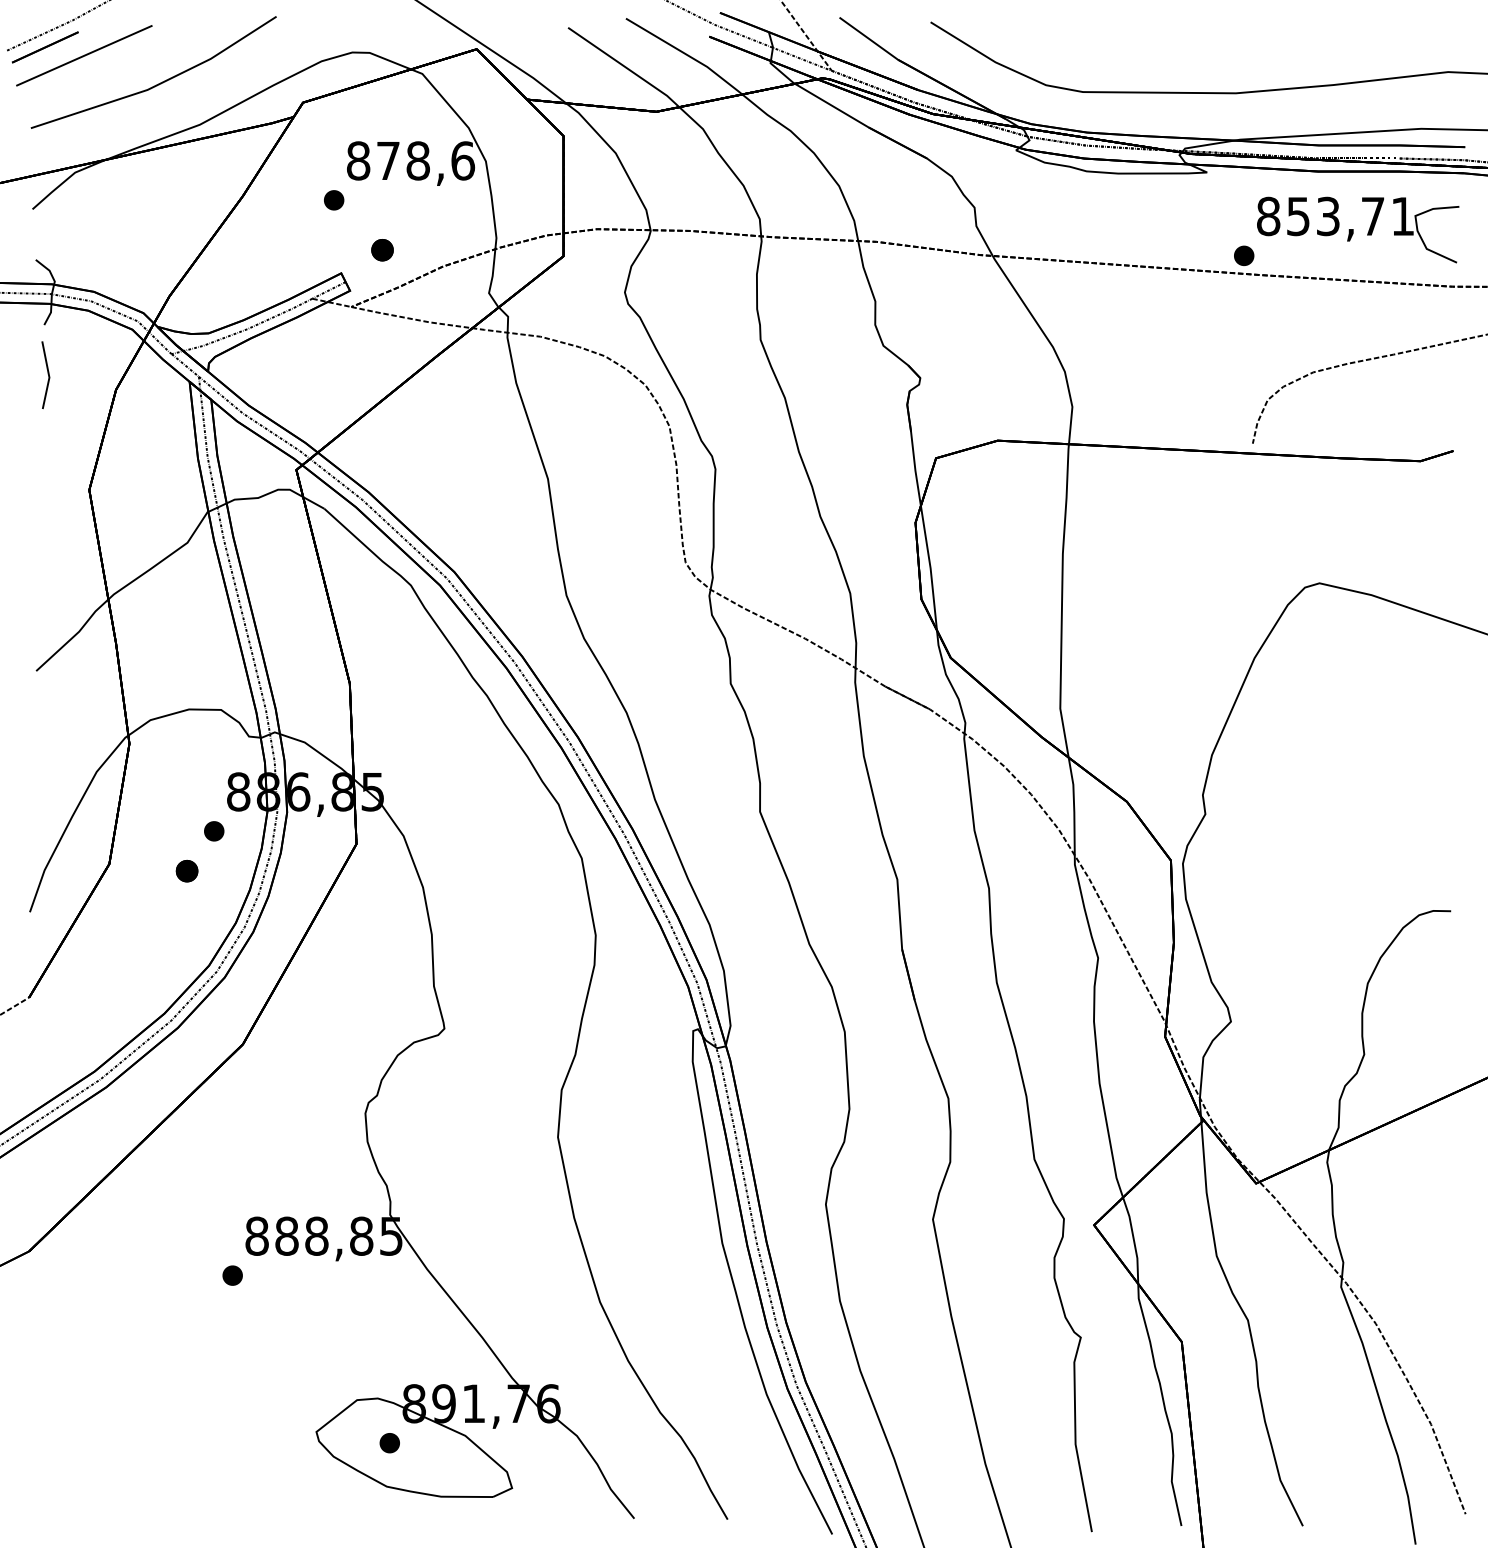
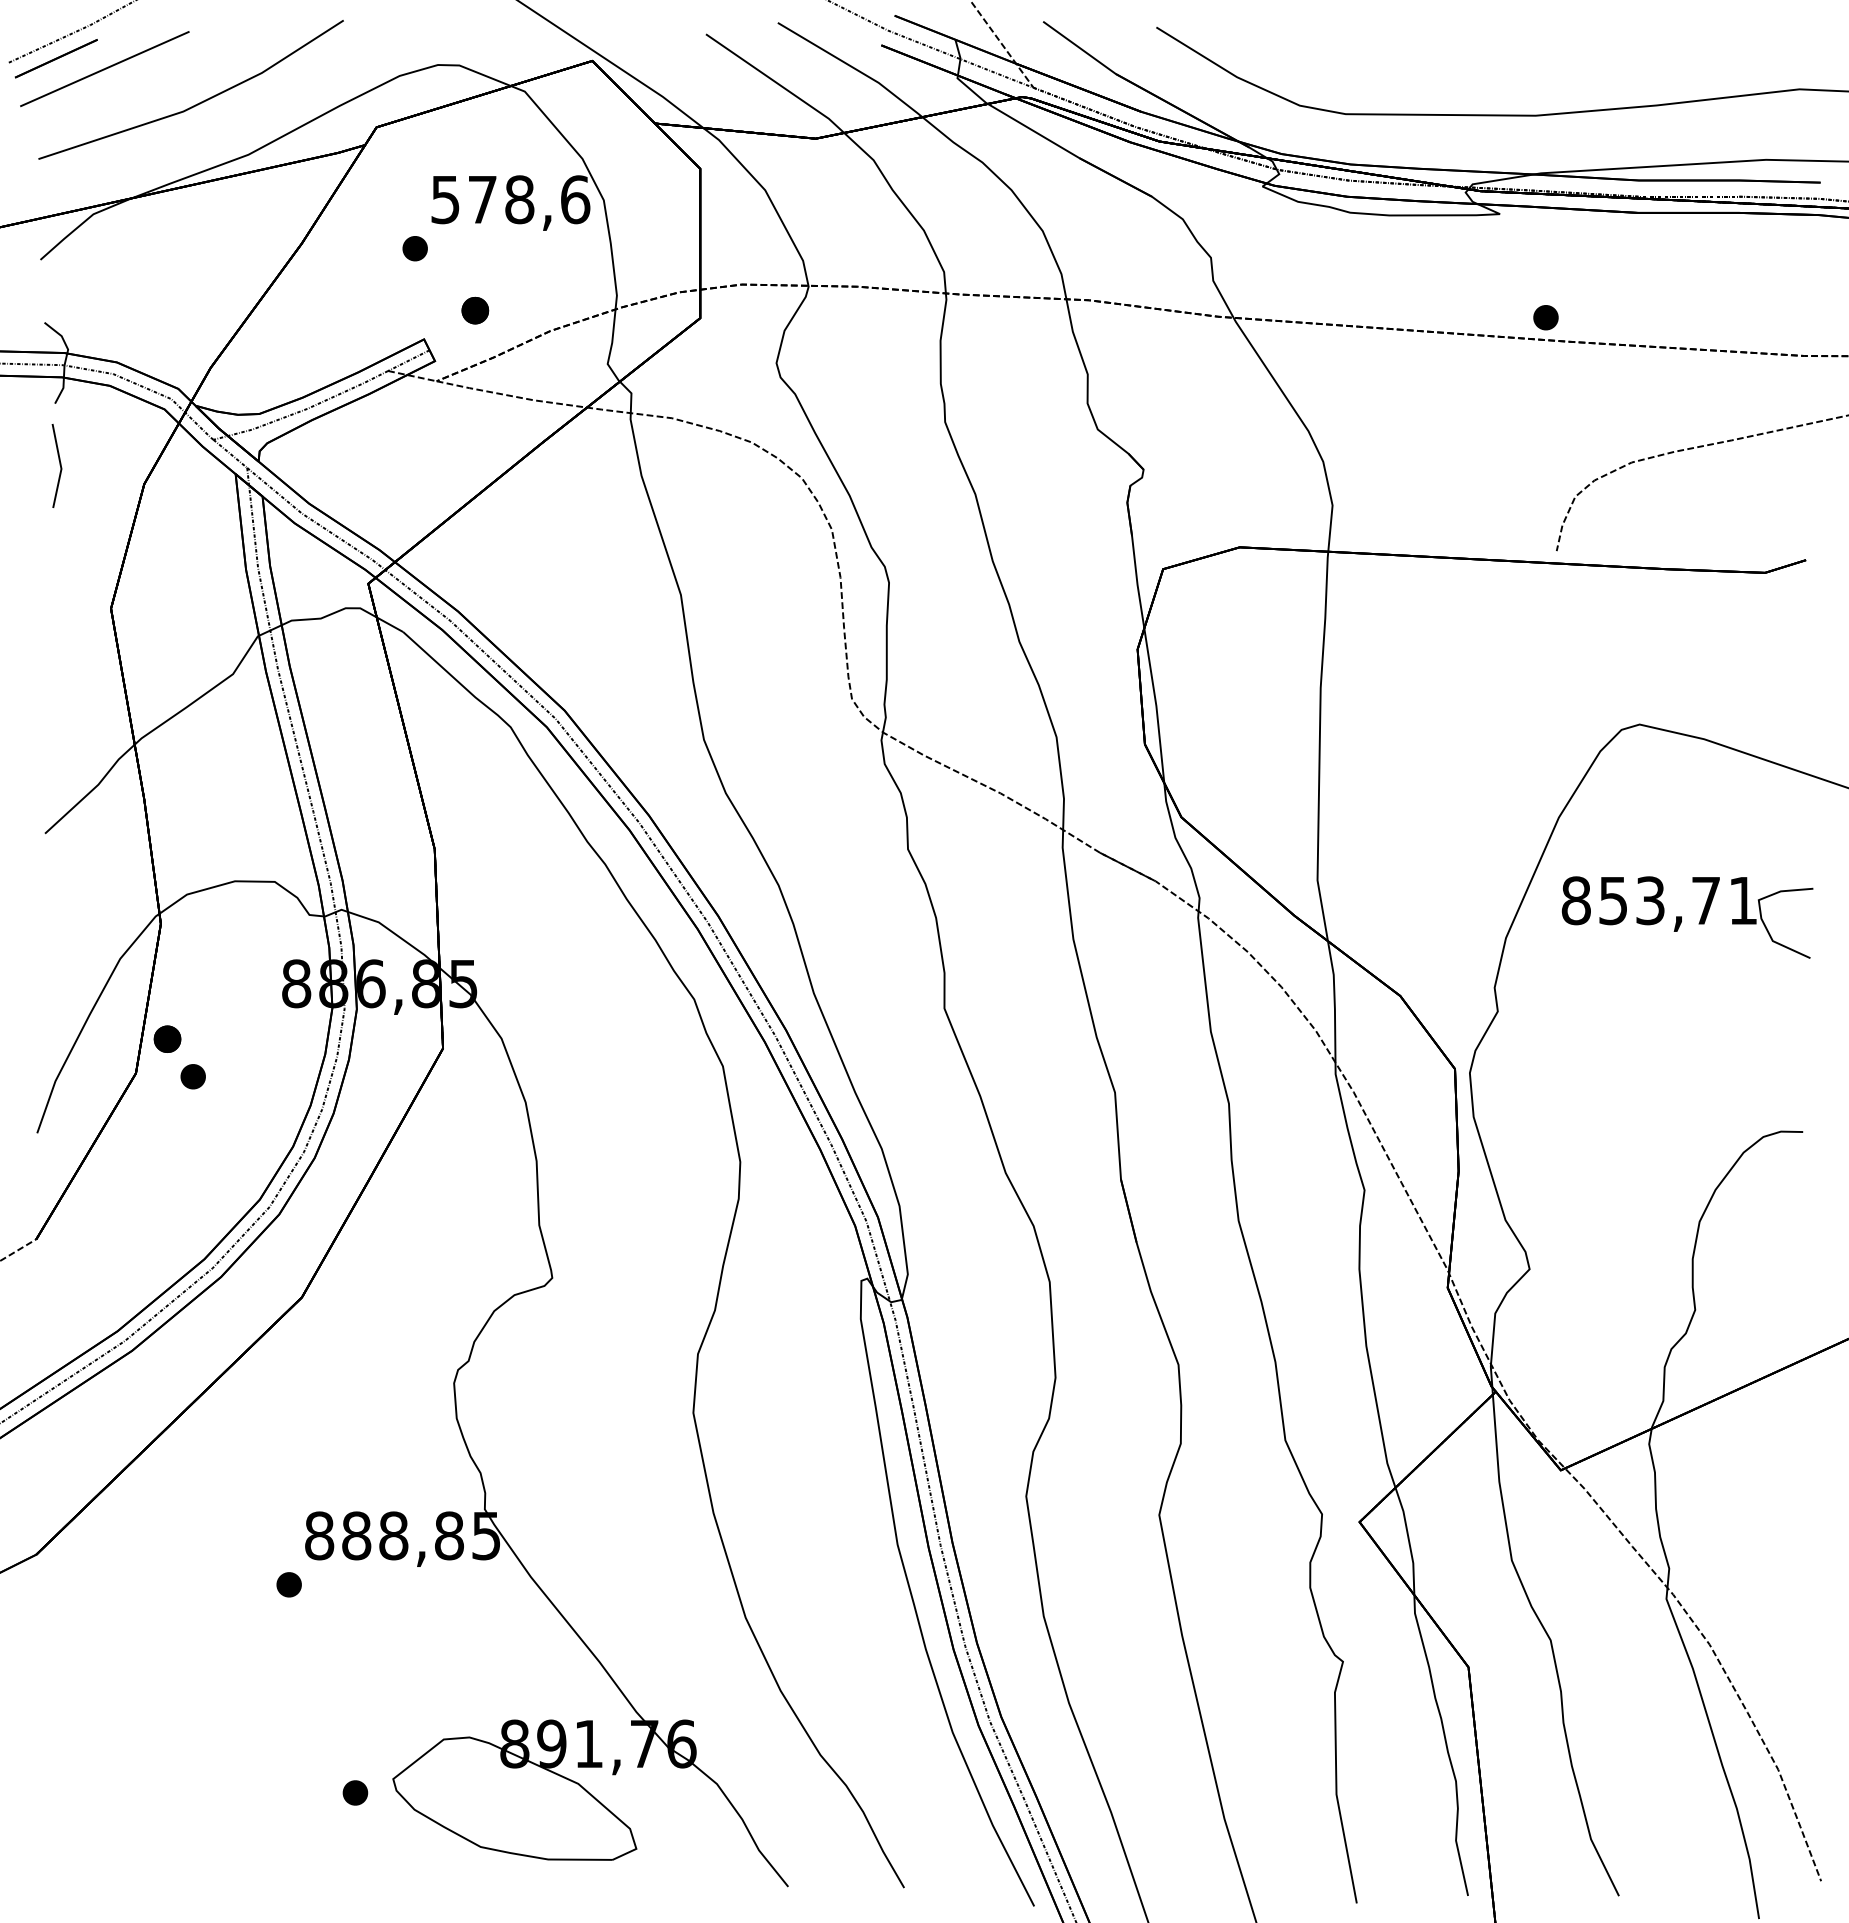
text: (358, 160) -> (445, 199), 878,6 -> 578,6
part: (1358, 229) -> (1687, 917), moved
part: (213, 831) -> (192, 1076), moved
part: (187, 870) -> (167, 1038), moved
part: (389, 1442) -> (355, 1792), moved

